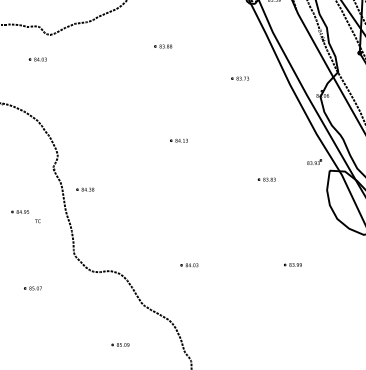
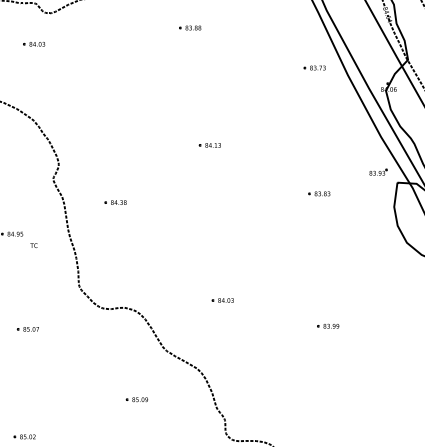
part: (240, 78) -> (315, 67), moved
part: (85, 189) -> (115, 202), moved
line: (292, 263) -> (327, 324), moved

